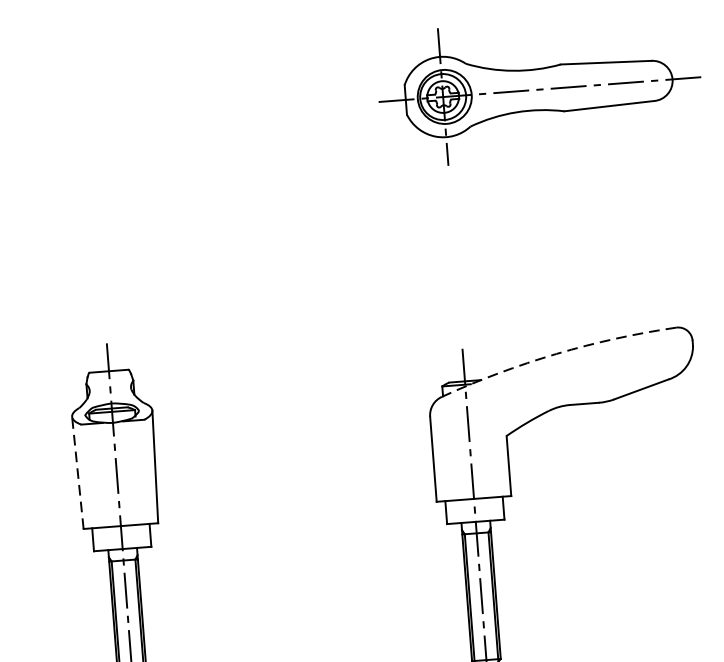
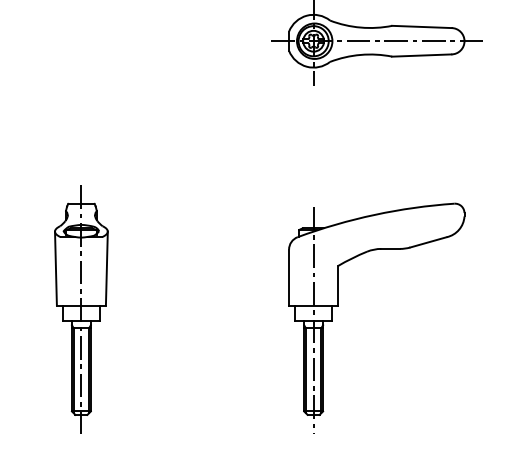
arc: (555, 353) -> (374, 214), dashed -> solid
line: (77, 472) -> (55, 268), dashed -> solid

